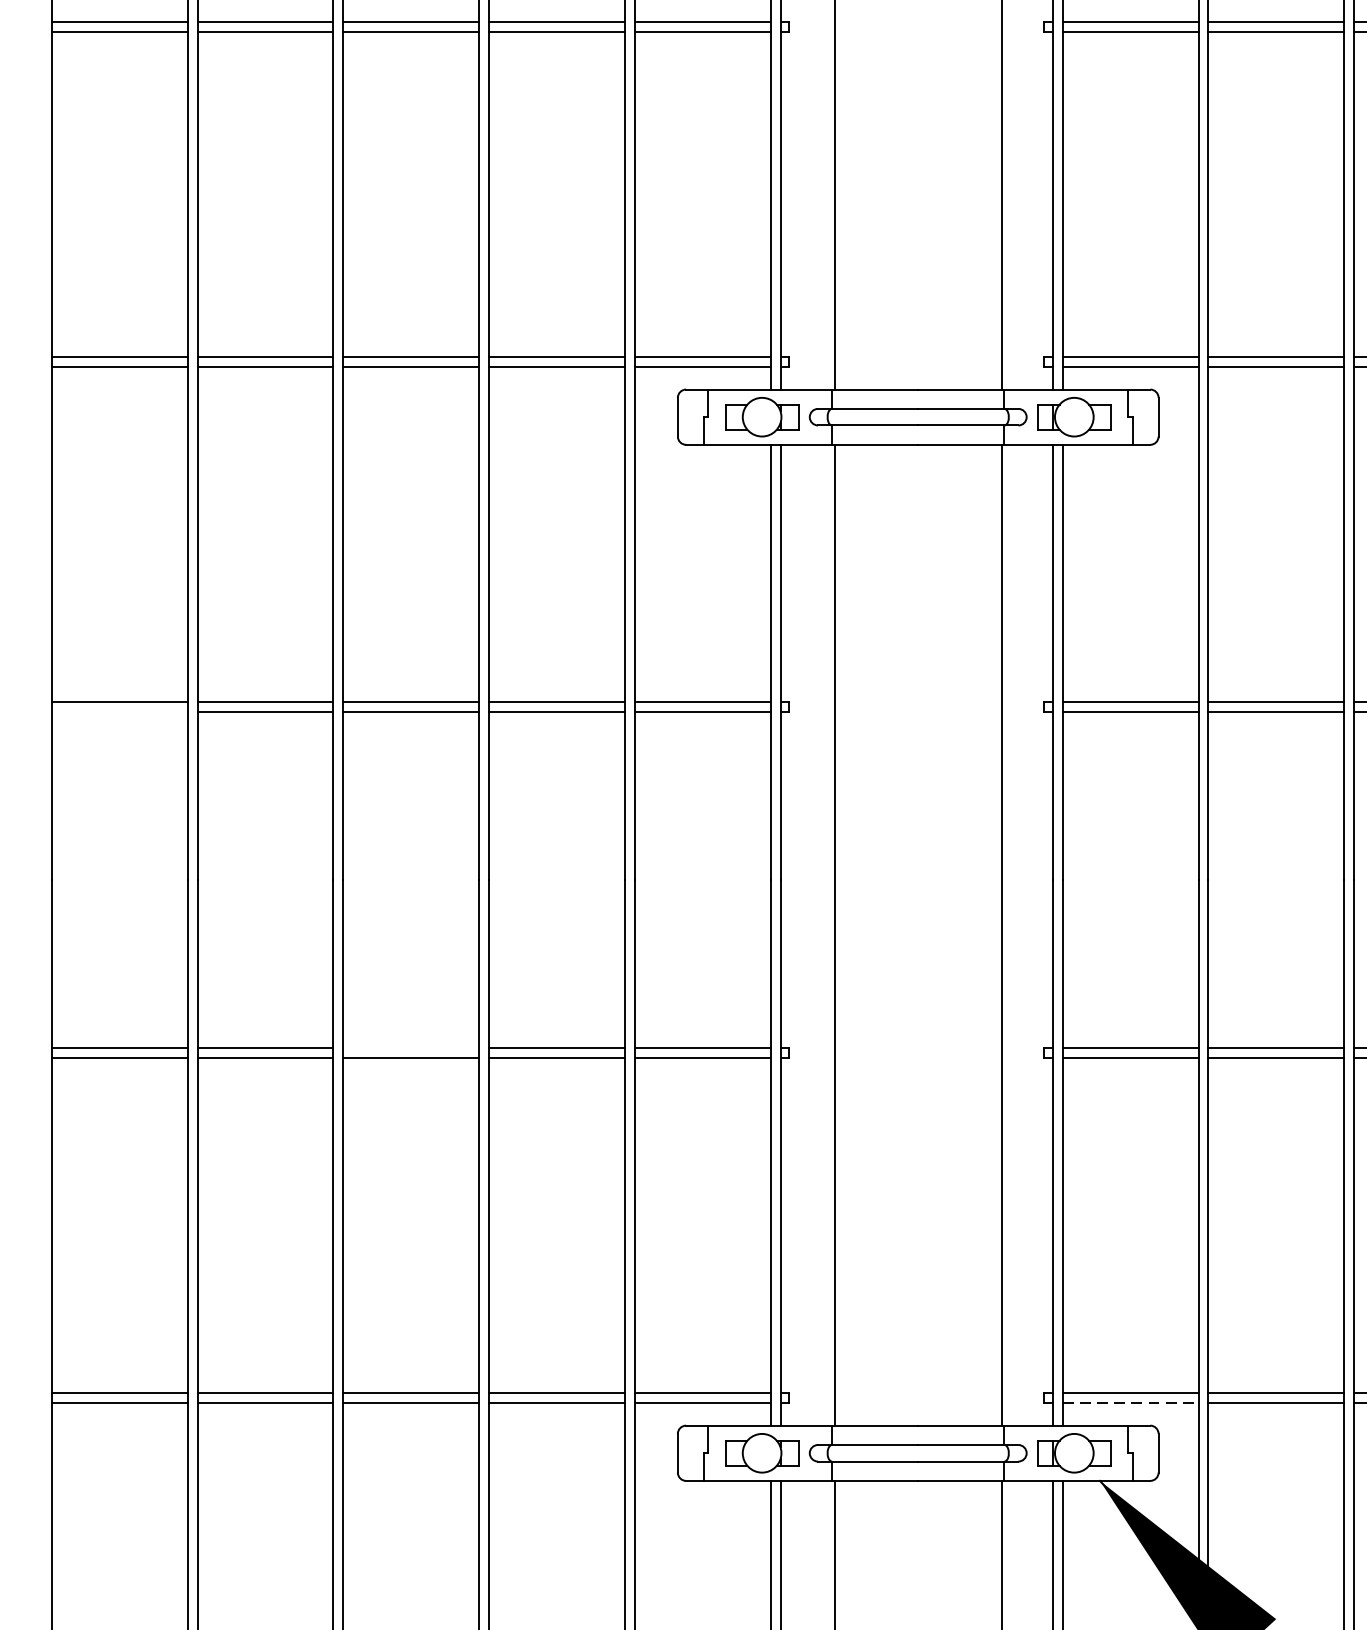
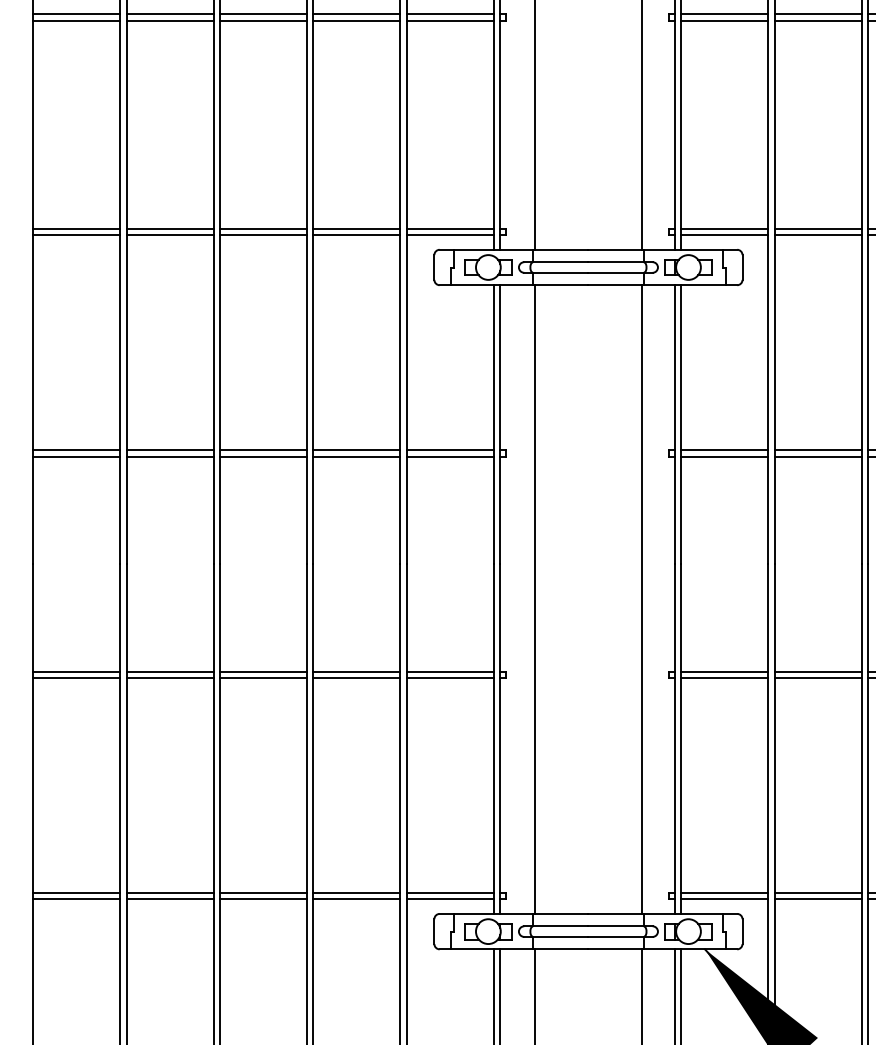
line: (119, 712) -> (76, 456), added
line: (411, 1047) -> (263, 671), added
line: (1130, 1403) -> (724, 899), dashed -> solid

